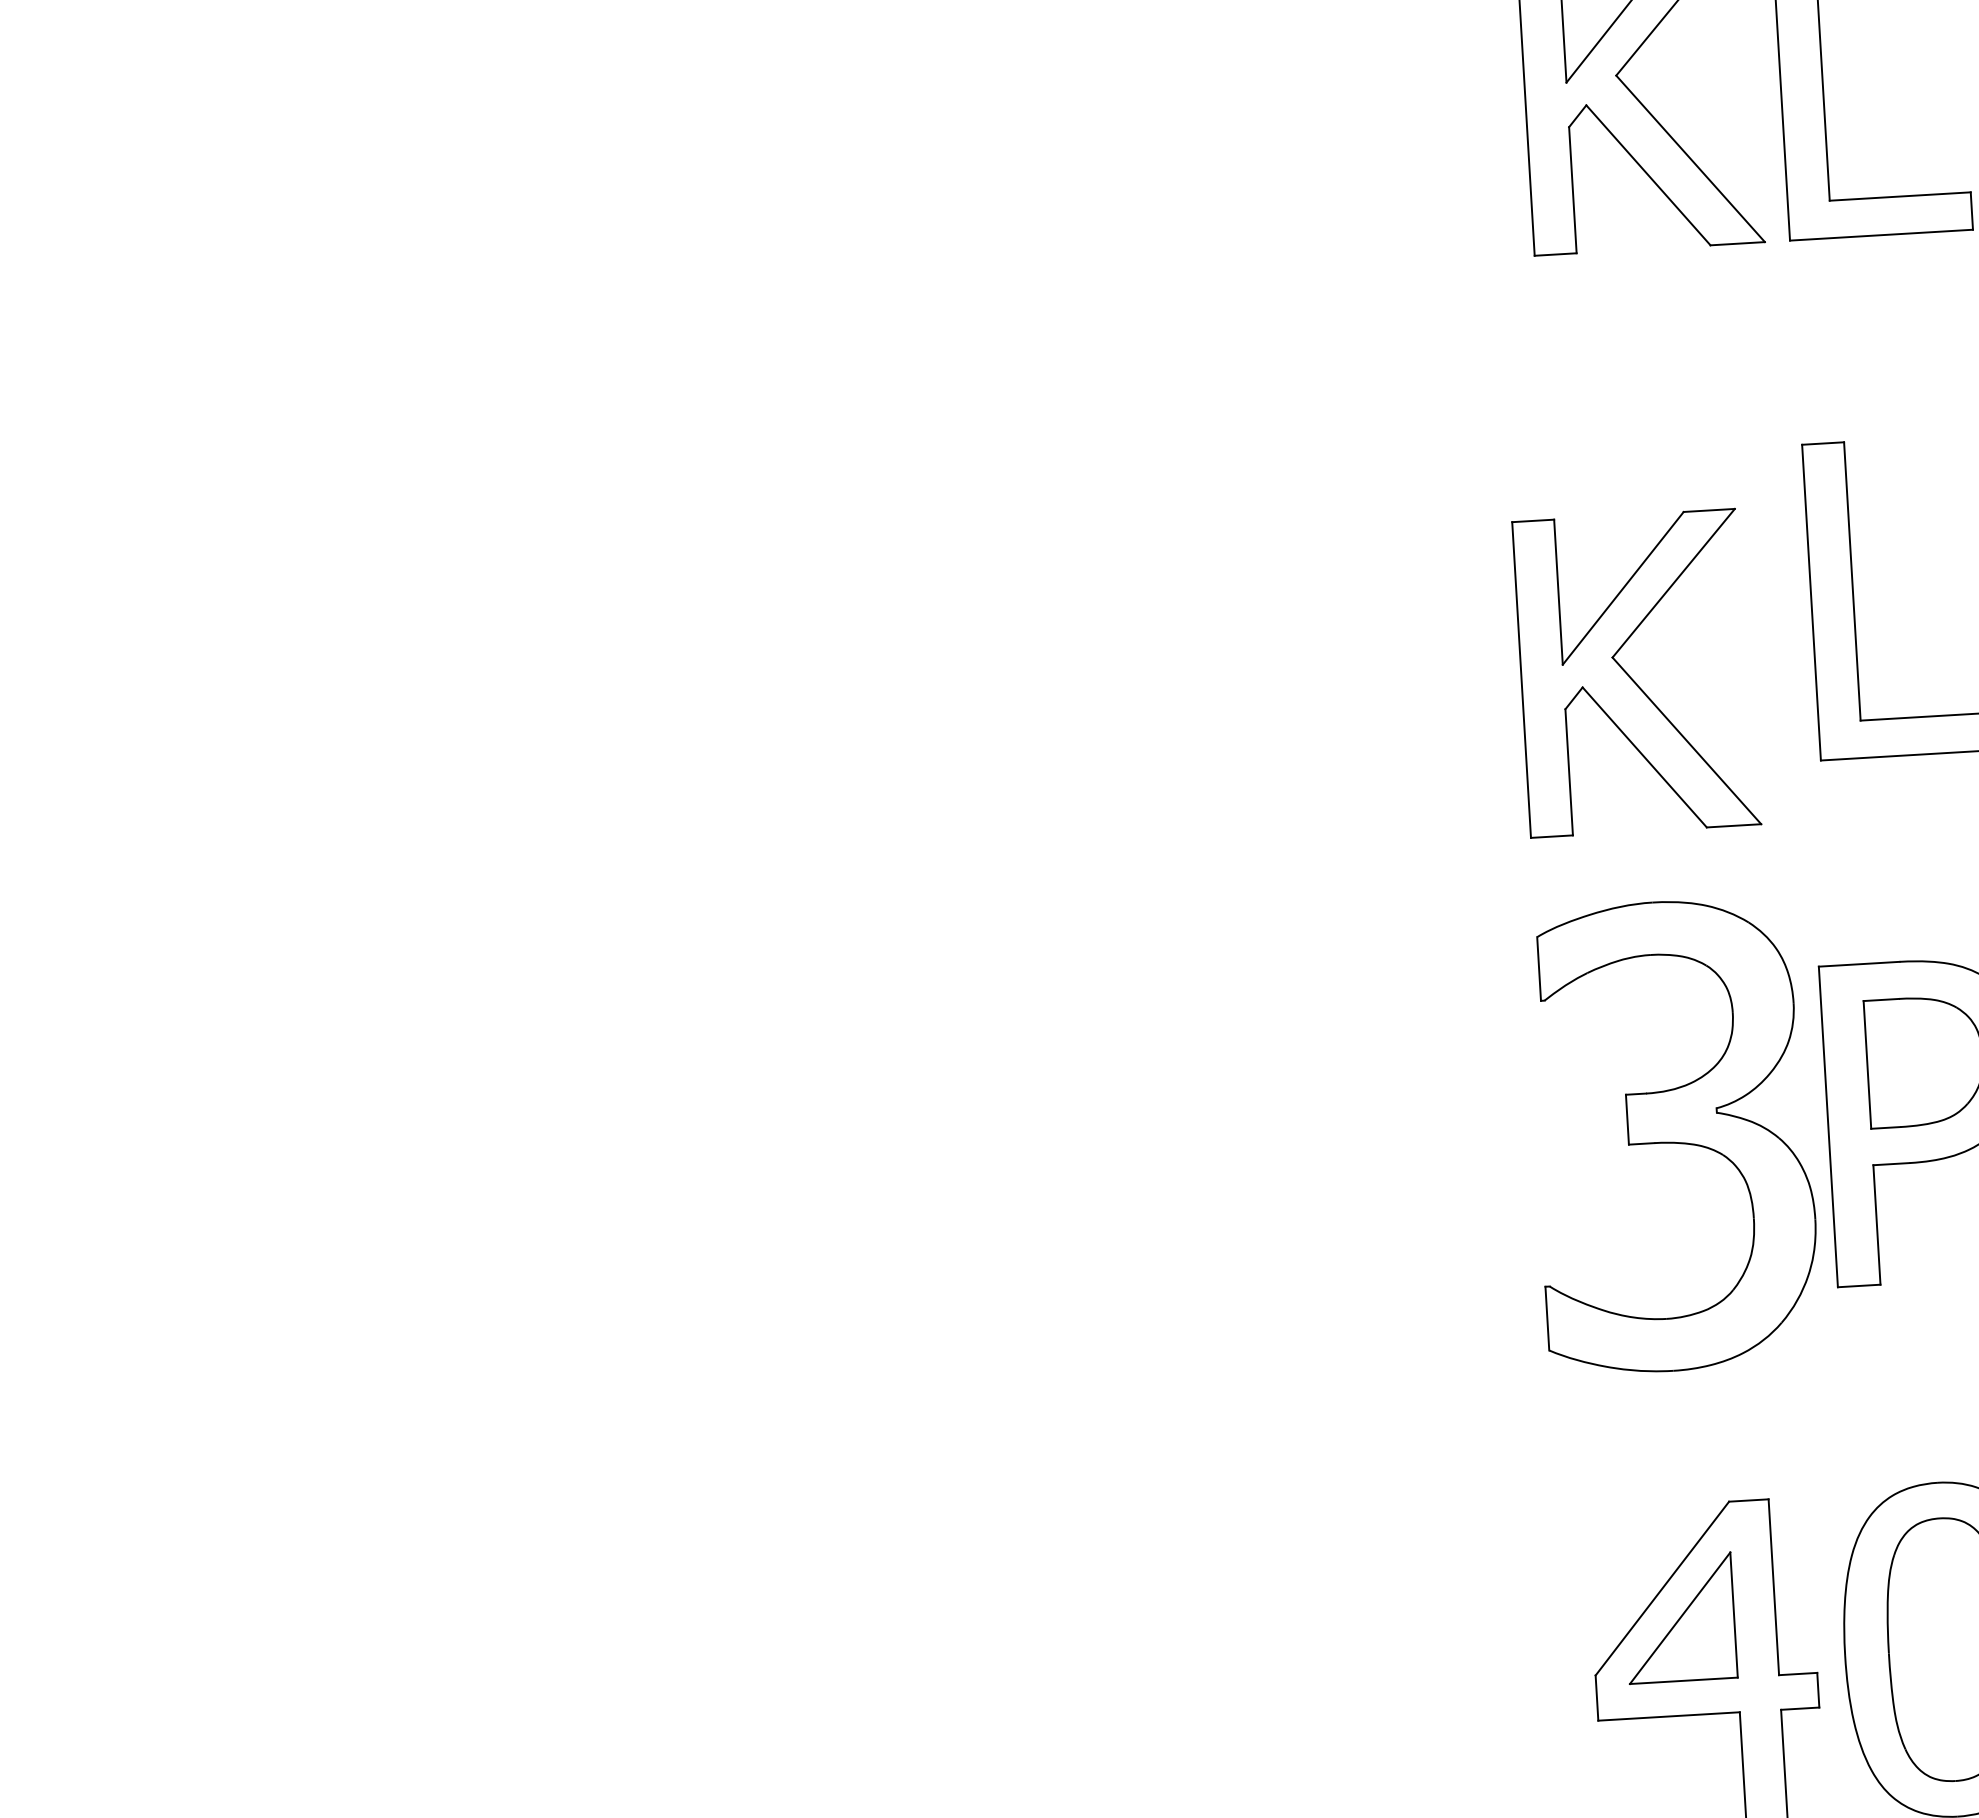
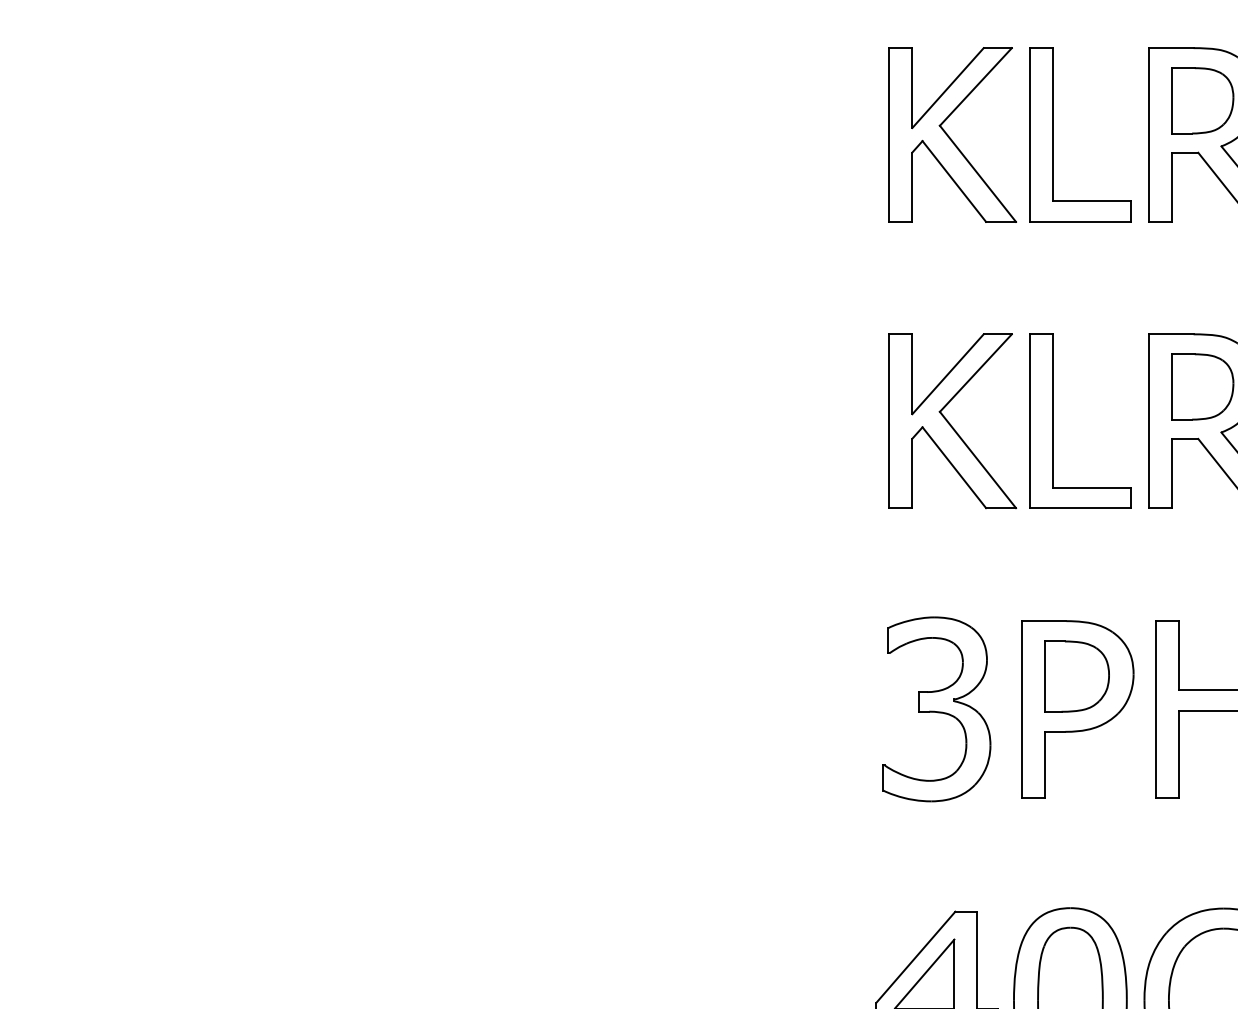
part: (1636, 673) -> (952, 421), moved
part: (1673, 1136) -> (936, 709), size x0.71

